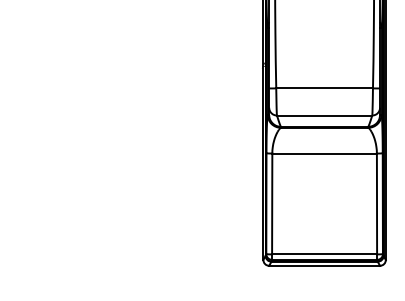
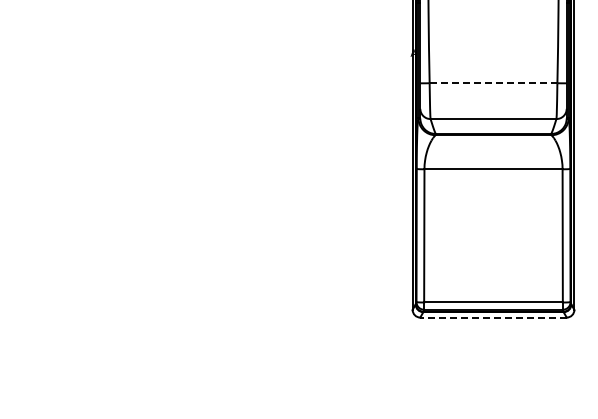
line: (324, 88) -> (493, 83), solid -> dashed
line: (324, 265) -> (493, 317), solid -> dashed

